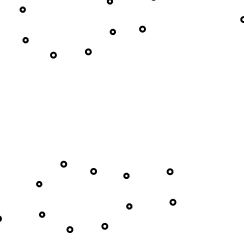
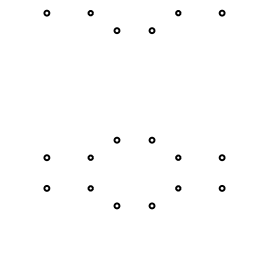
circle: (141, 28) -> (221, 12), moved
circle: (93, 170) -> (151, 139), moved

